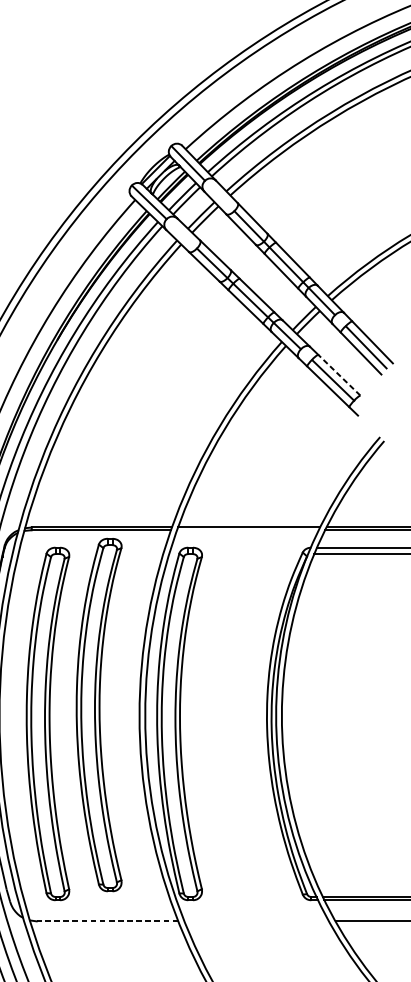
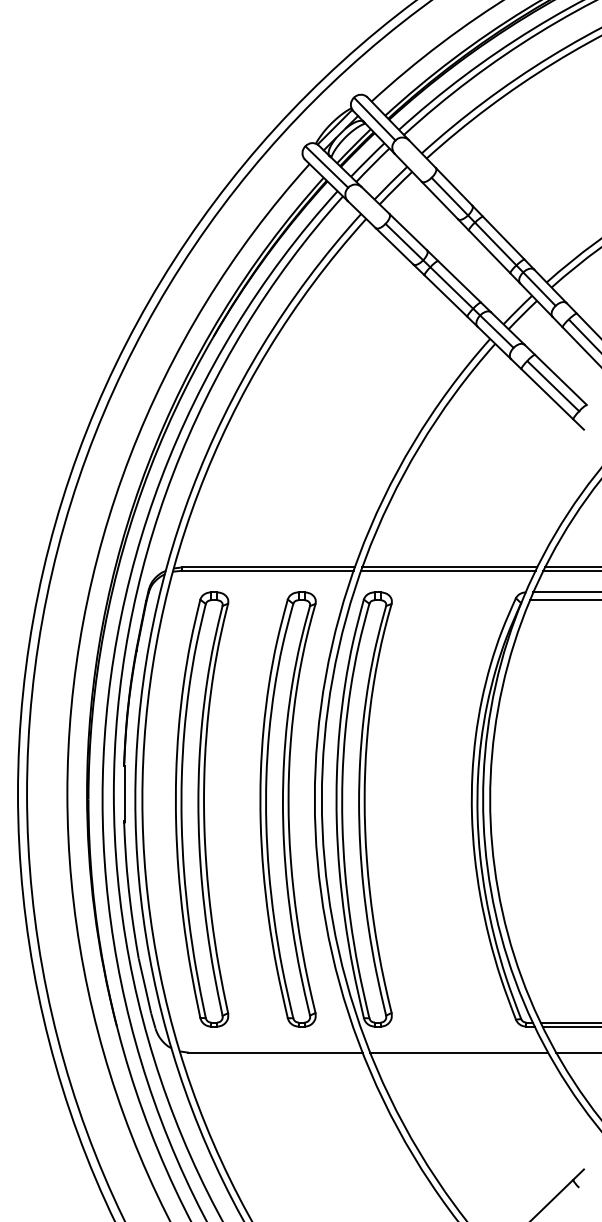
line: (338, 374) -> (560, 379), dashed -> solid
line: (248, 529) -> (448, 570), added
part: (98, 715) -> (287, 809), moved
line: (106, 921) -> (274, 1052), dashed -> solid
line: (256, 921) -> (459, 1052), added

